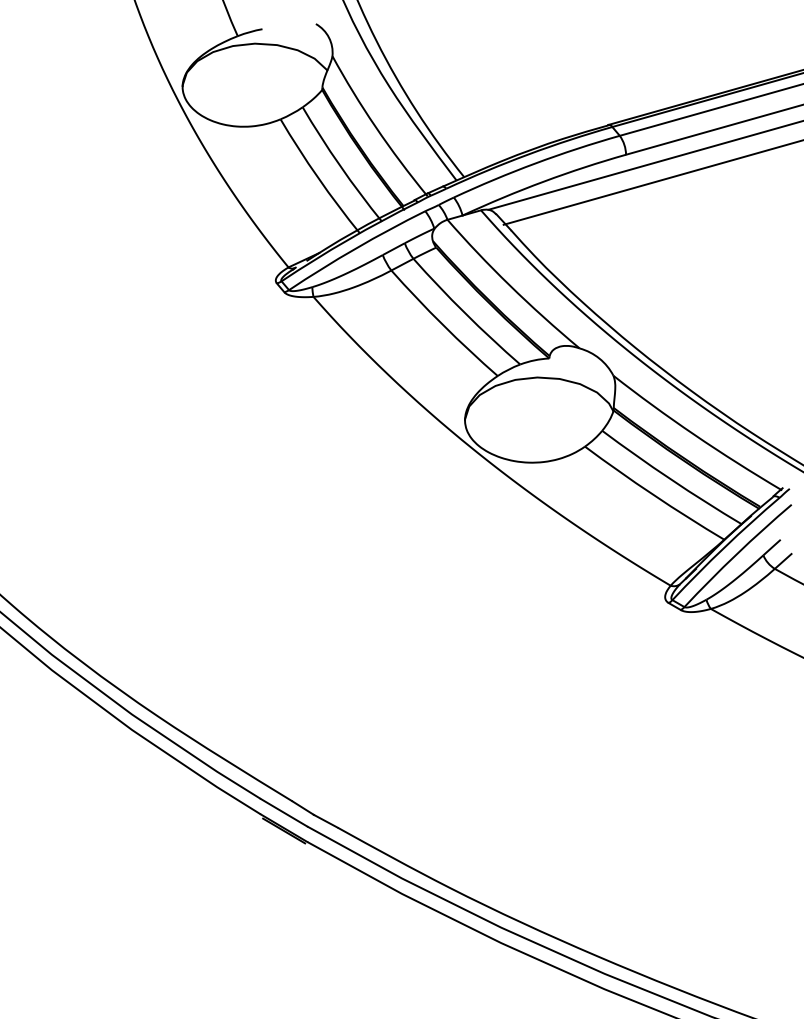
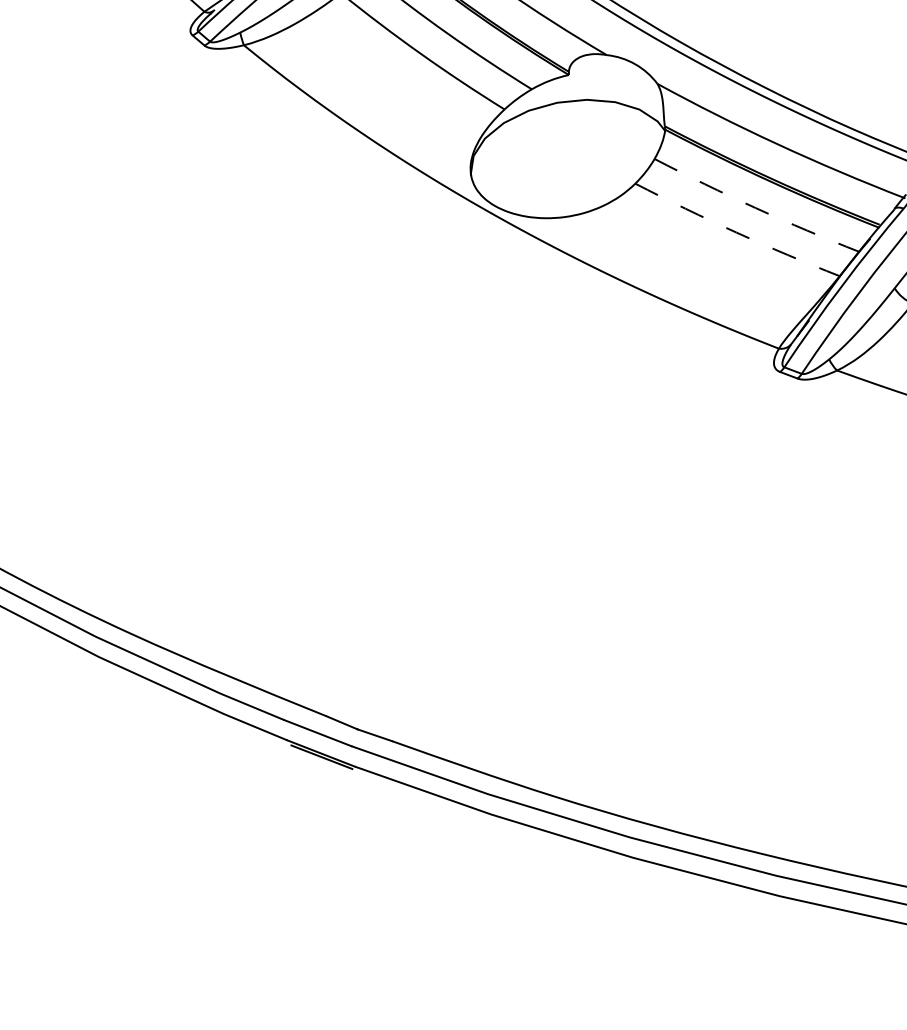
arc: (670, 479) -> (755, 208), solid -> dashed
arc: (653, 494) -> (736, 231), solid -> dashed

